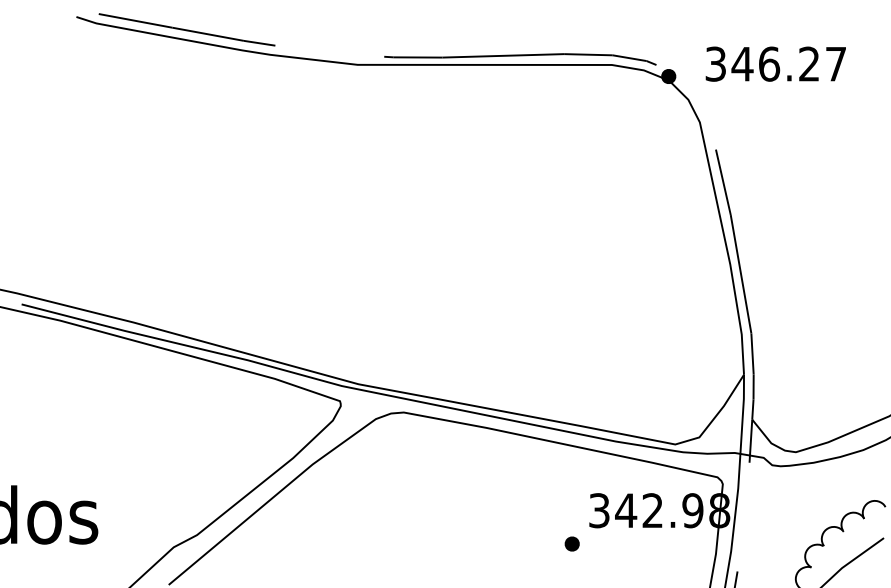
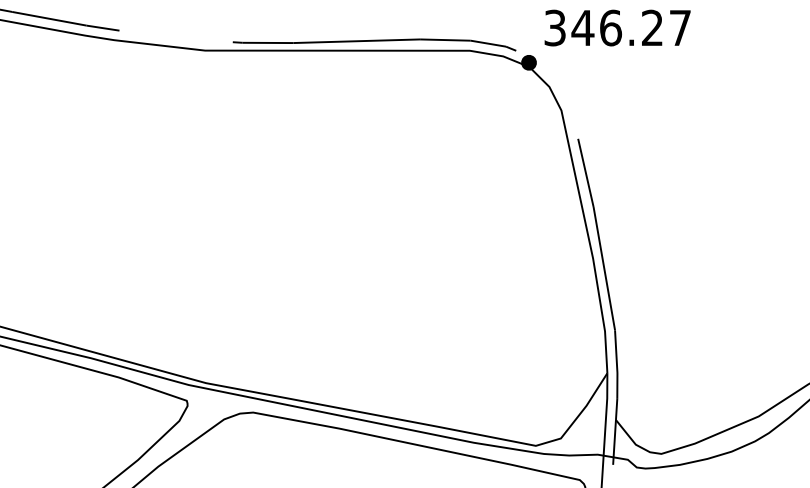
text: (775, 63) -> (617, 27), moved

